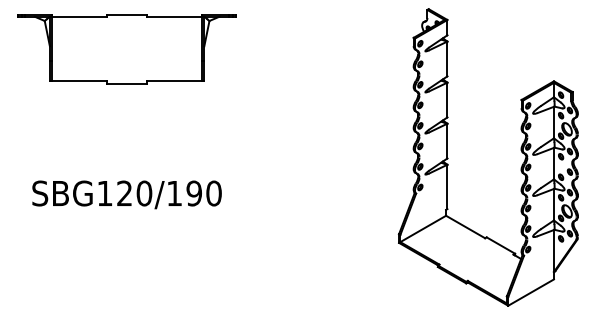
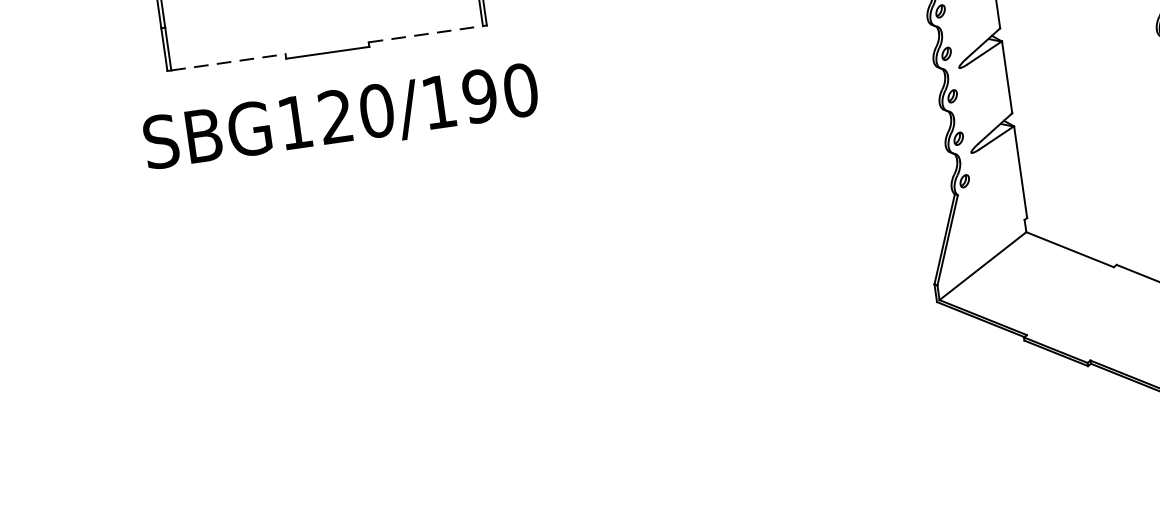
line: (79, 81) -> (228, 62), solid -> dashed
line: (174, 81) -> (425, 34), solid -> dashed
text: (126, 194) -> (340, 118), moved

